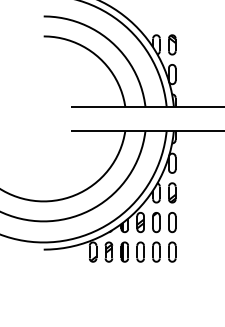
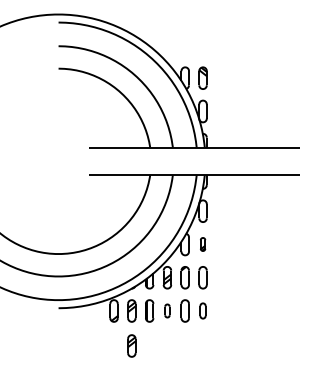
part: (171, 192) -> (202, 244), size x0.6
part: (140, 251) -> (167, 310), size x0.6
part: (171, 251) -> (202, 310), size x0.7
part: (108, 282) -> (131, 345), added

